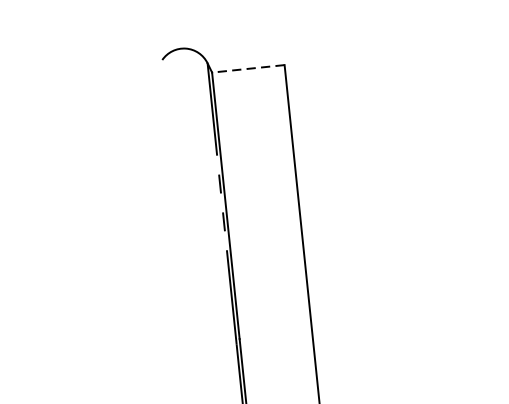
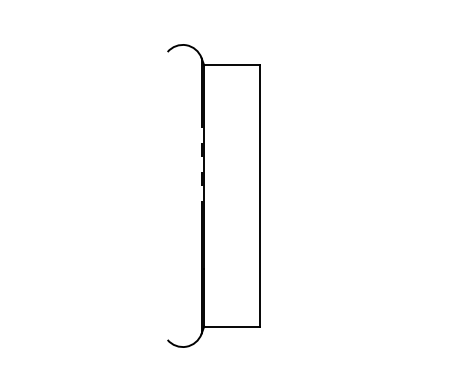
line: (247, 69) -> (231, 65), dashed -> solid

